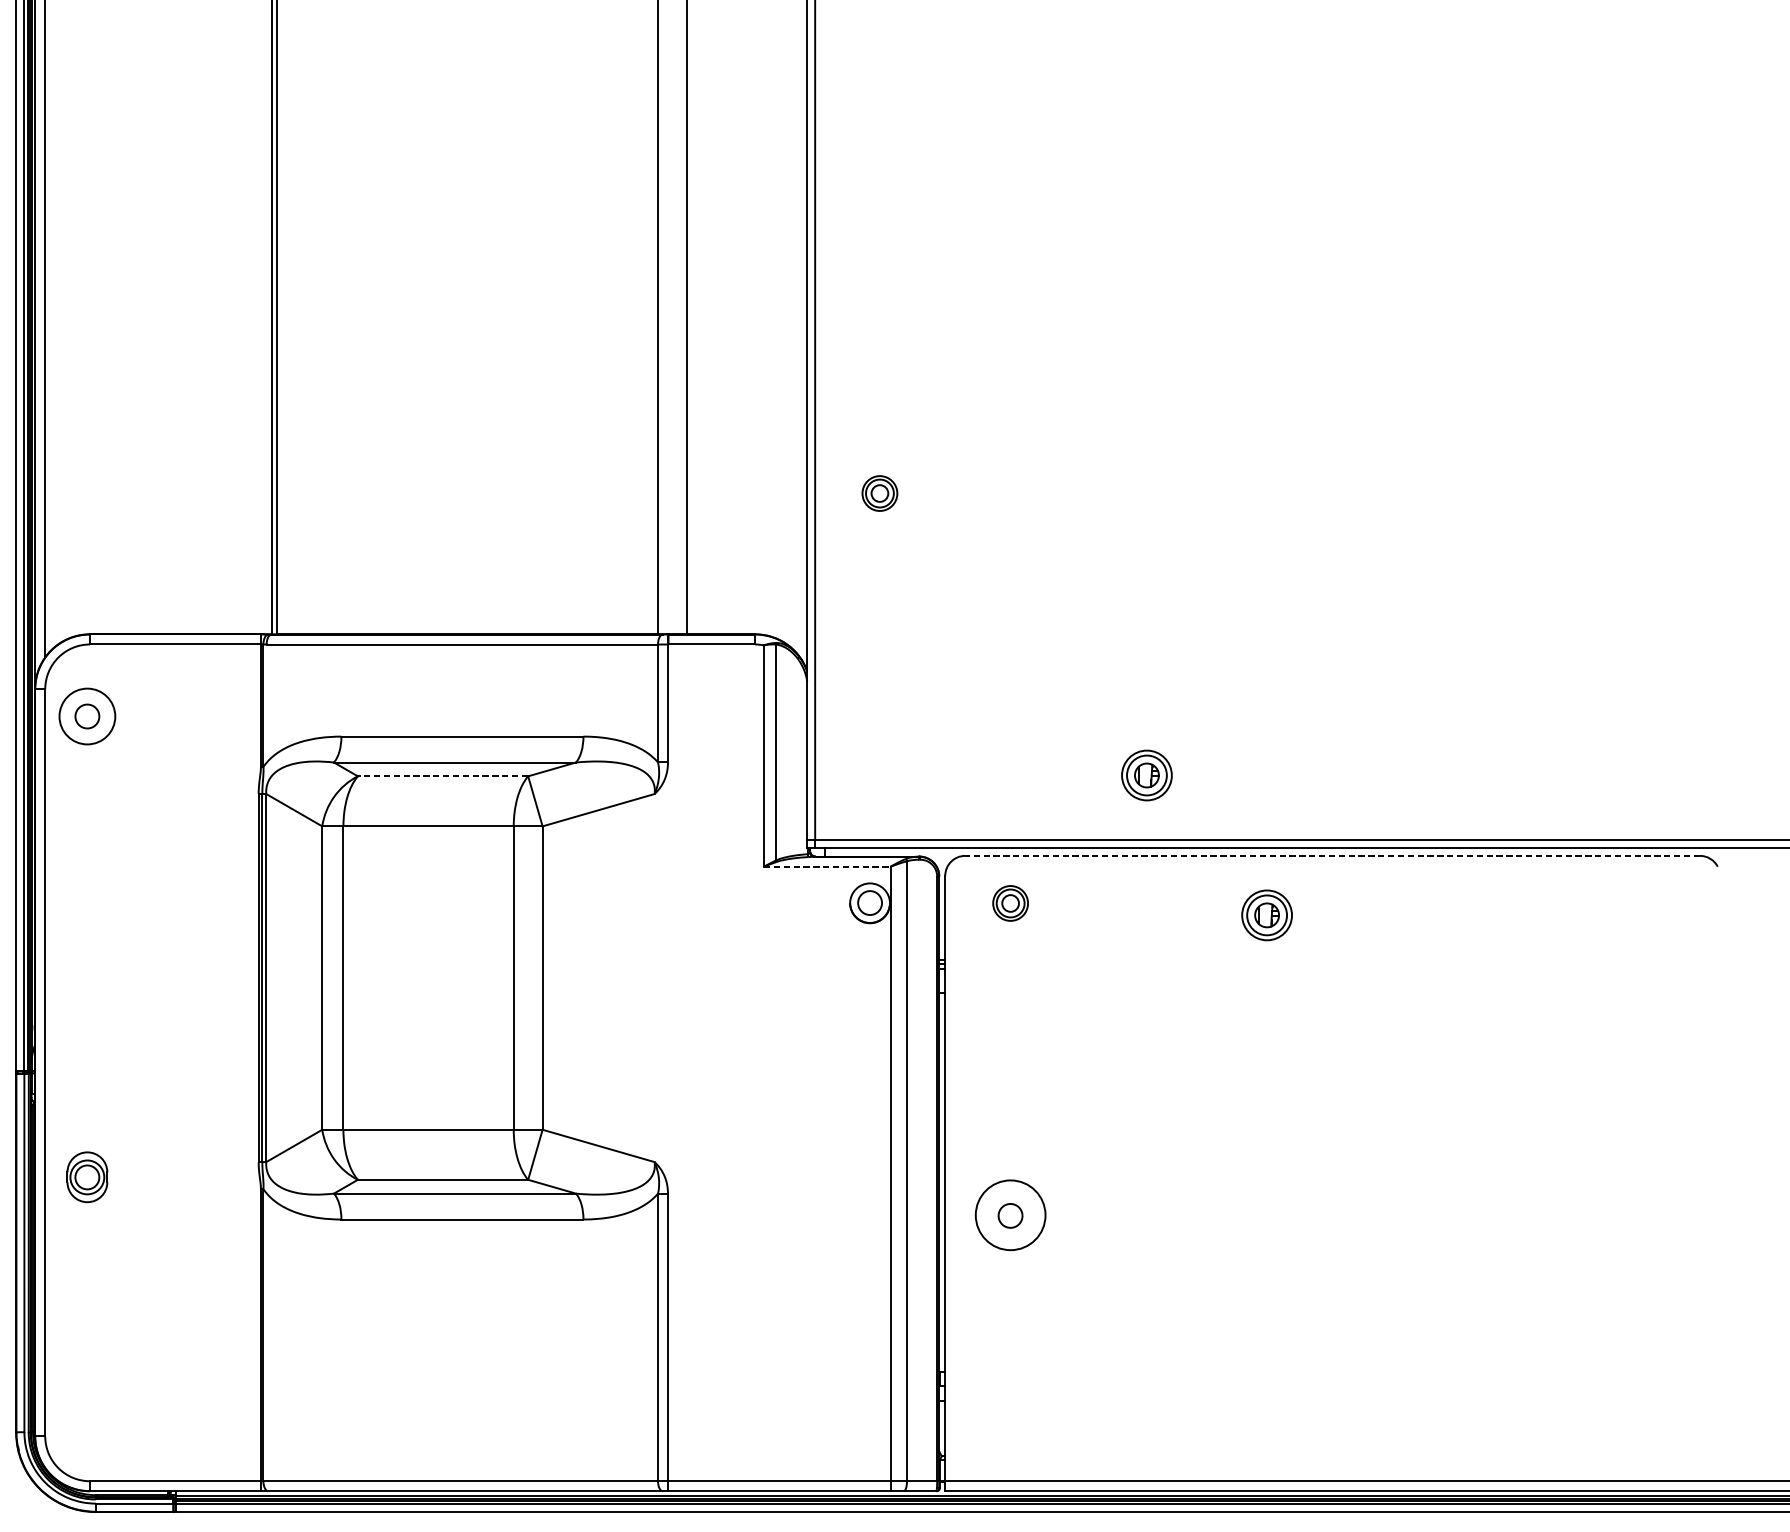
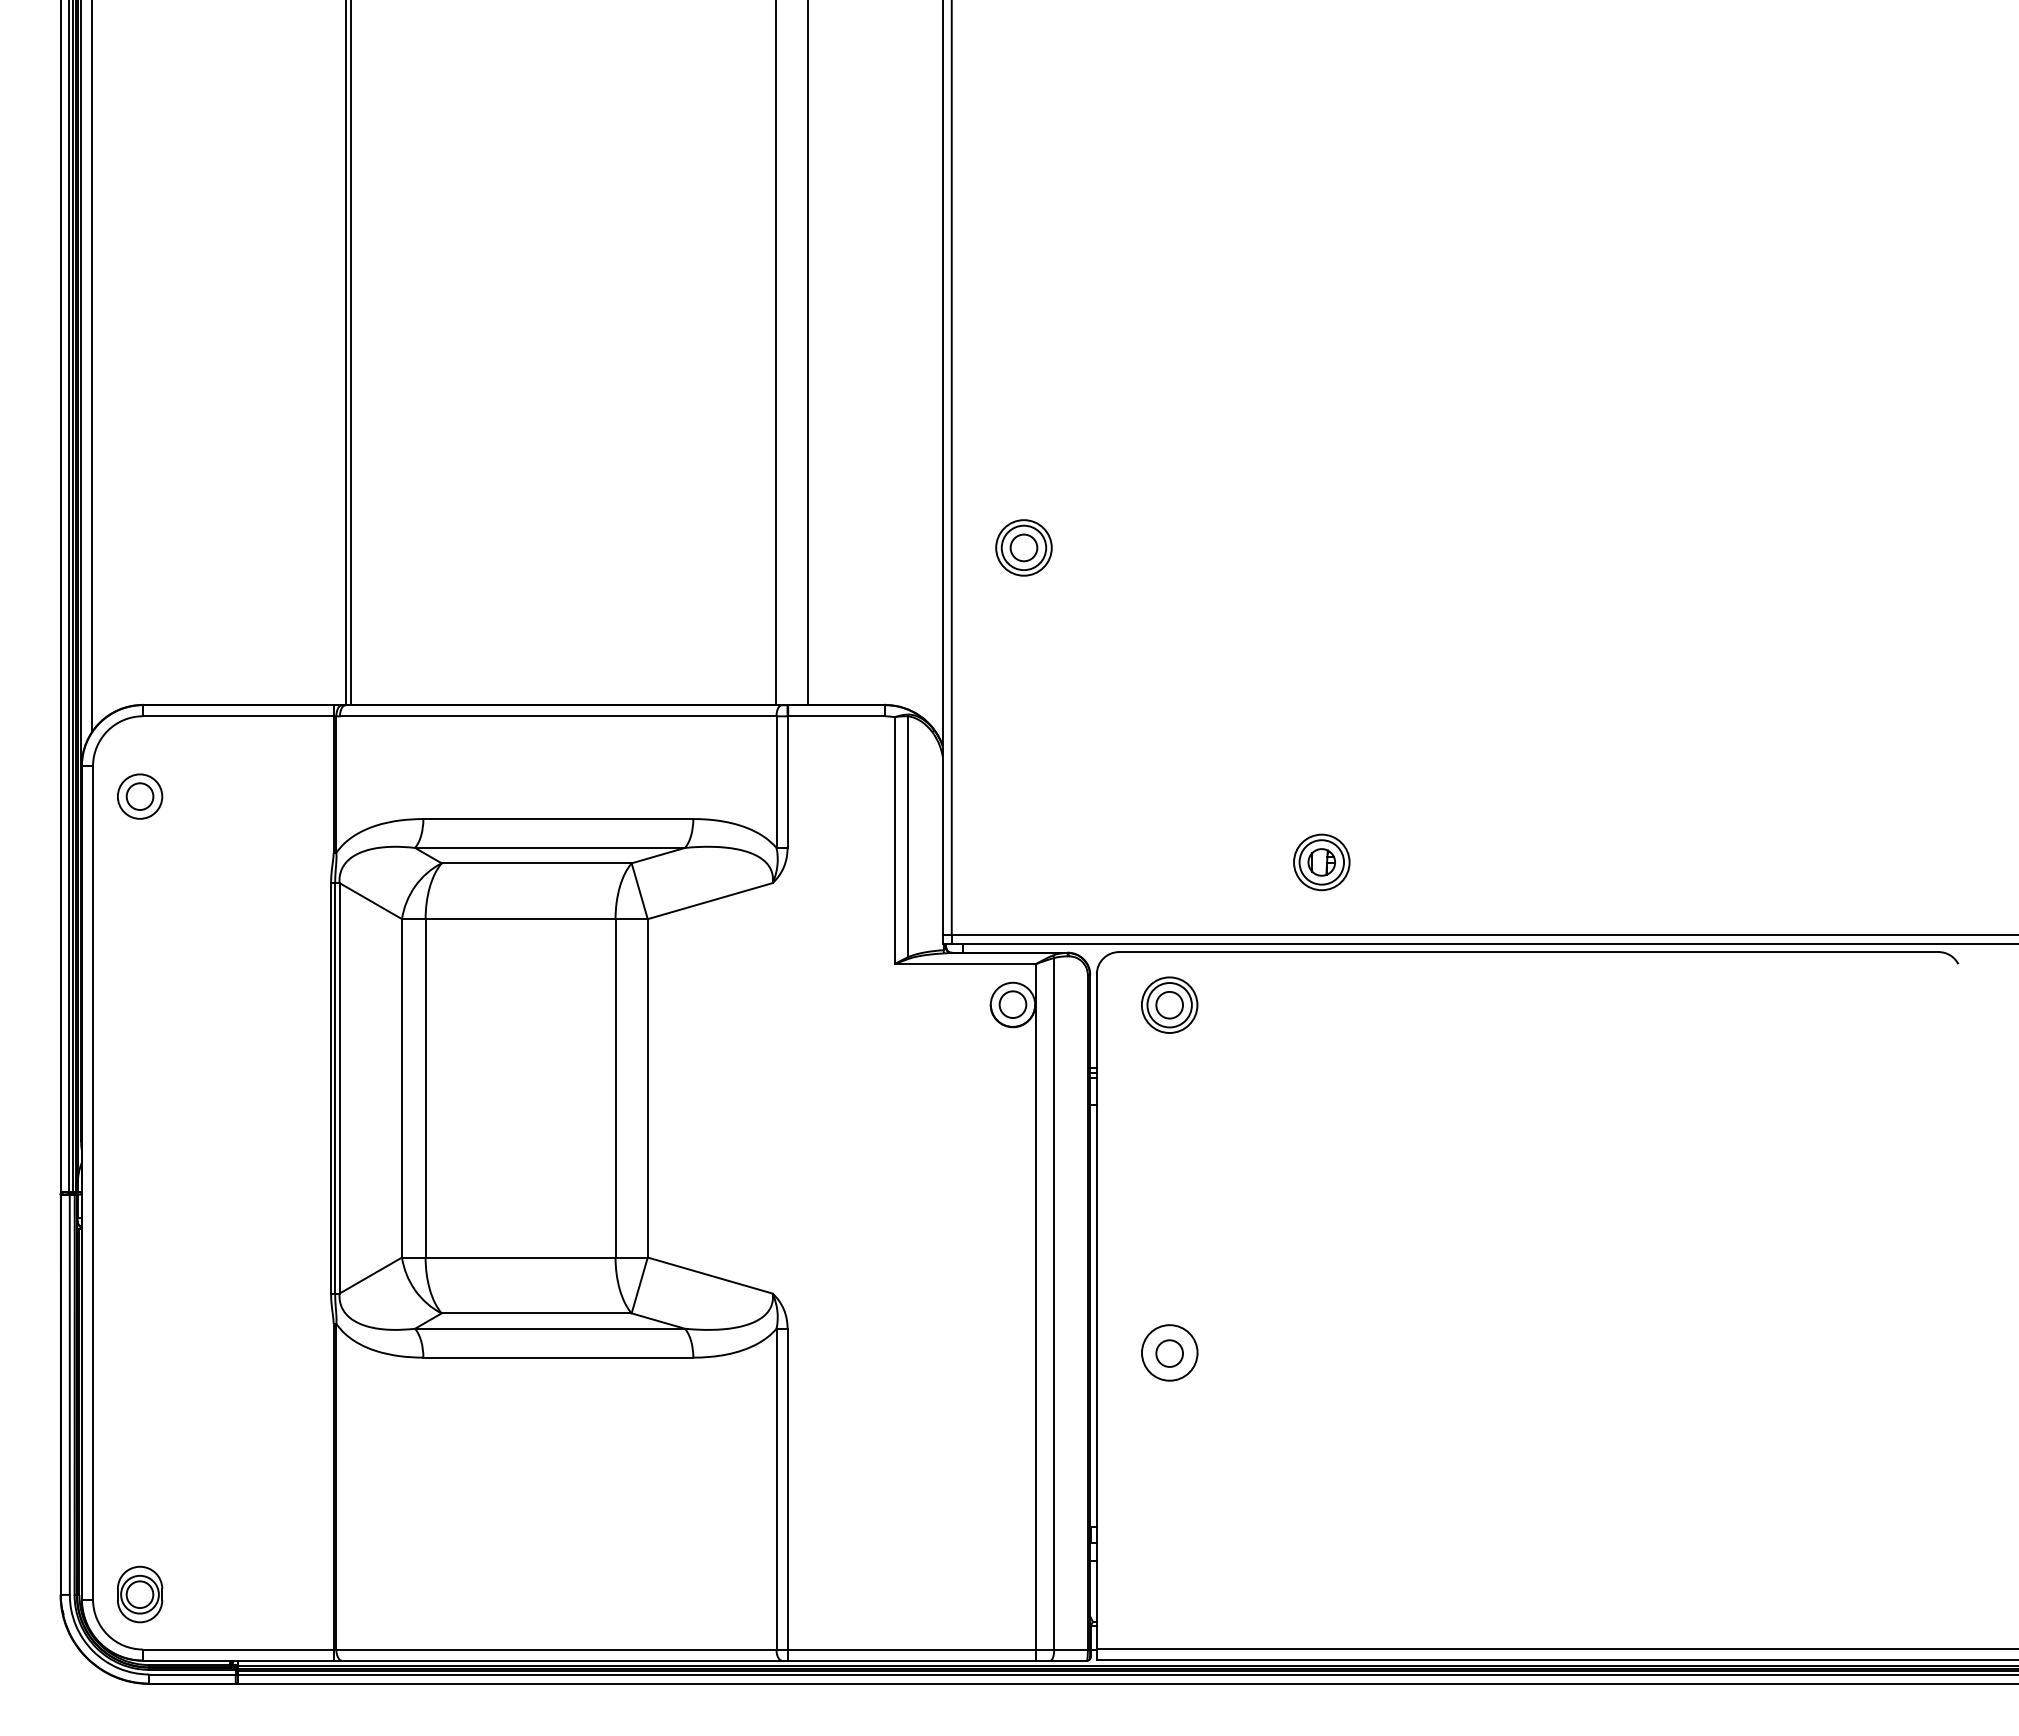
part: (879, 493) -> (1023, 547), size x1.43
circle: (86, 716) -> (139, 796), size x0.71
line: (442, 776) -> (536, 863), dashed -> solid
line: (1332, 856) -> (1528, 952), dashed -> solid
line: (827, 867) -> (965, 964), dashed -> solid
part: (1010, 902) -> (1169, 1004), size x1.43
part: (1266, 915) -> (1455, 1018), removed
part: (87, 1177) -> (140, 1594), moved
circle: (1010, 1214) -> (1169, 1352), size x0.71

